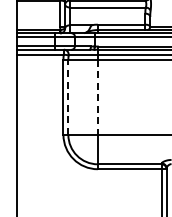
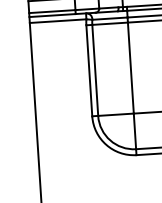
line: (68, 97) -> (95, 70), dashed -> solid
line: (97, 97) -> (130, 68), dashed -> solid

